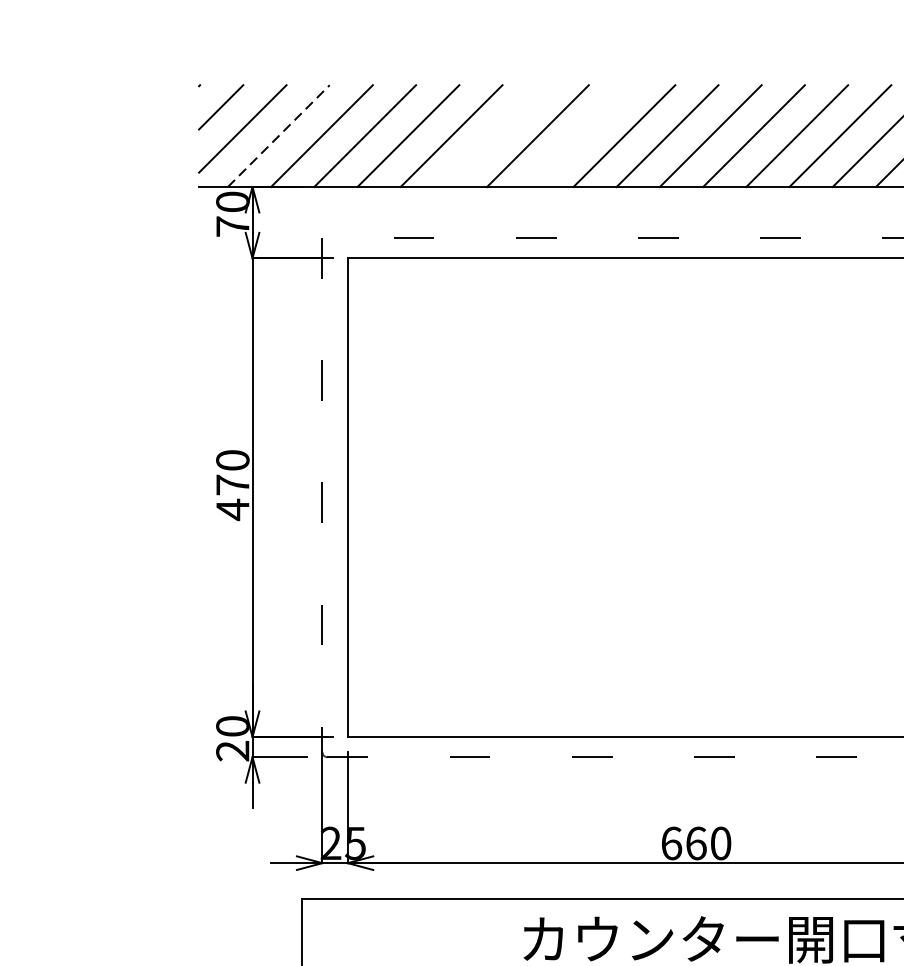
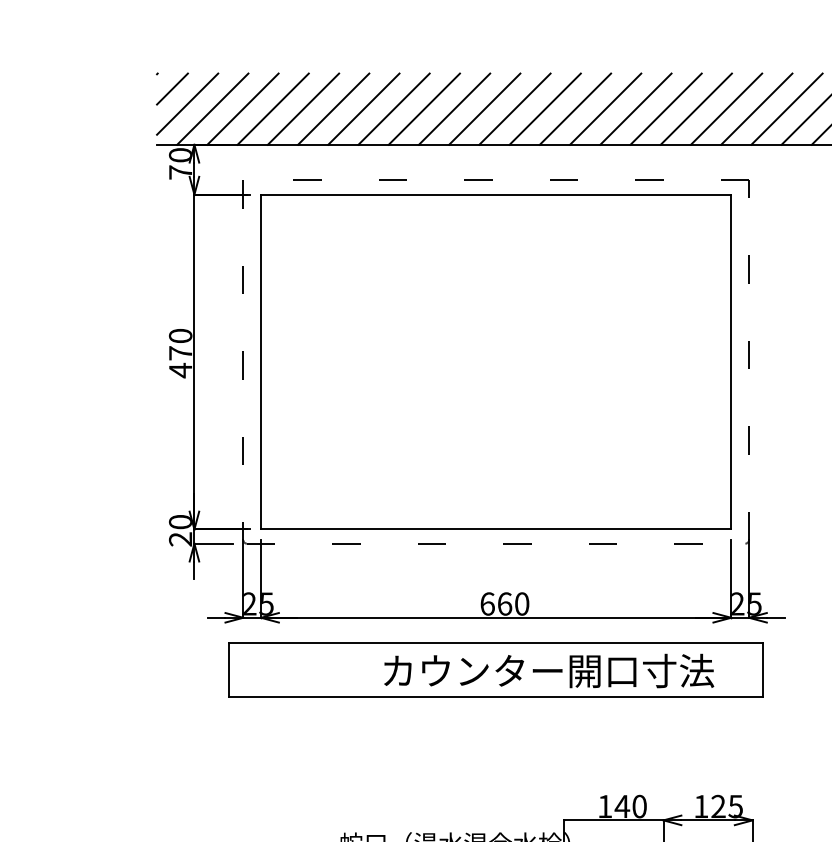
line: (279, 135) -> (213, 108), dashed -> solid
line: (494, 135) -> (363, 108), added
line: (579, 135) -> (423, 108), added

